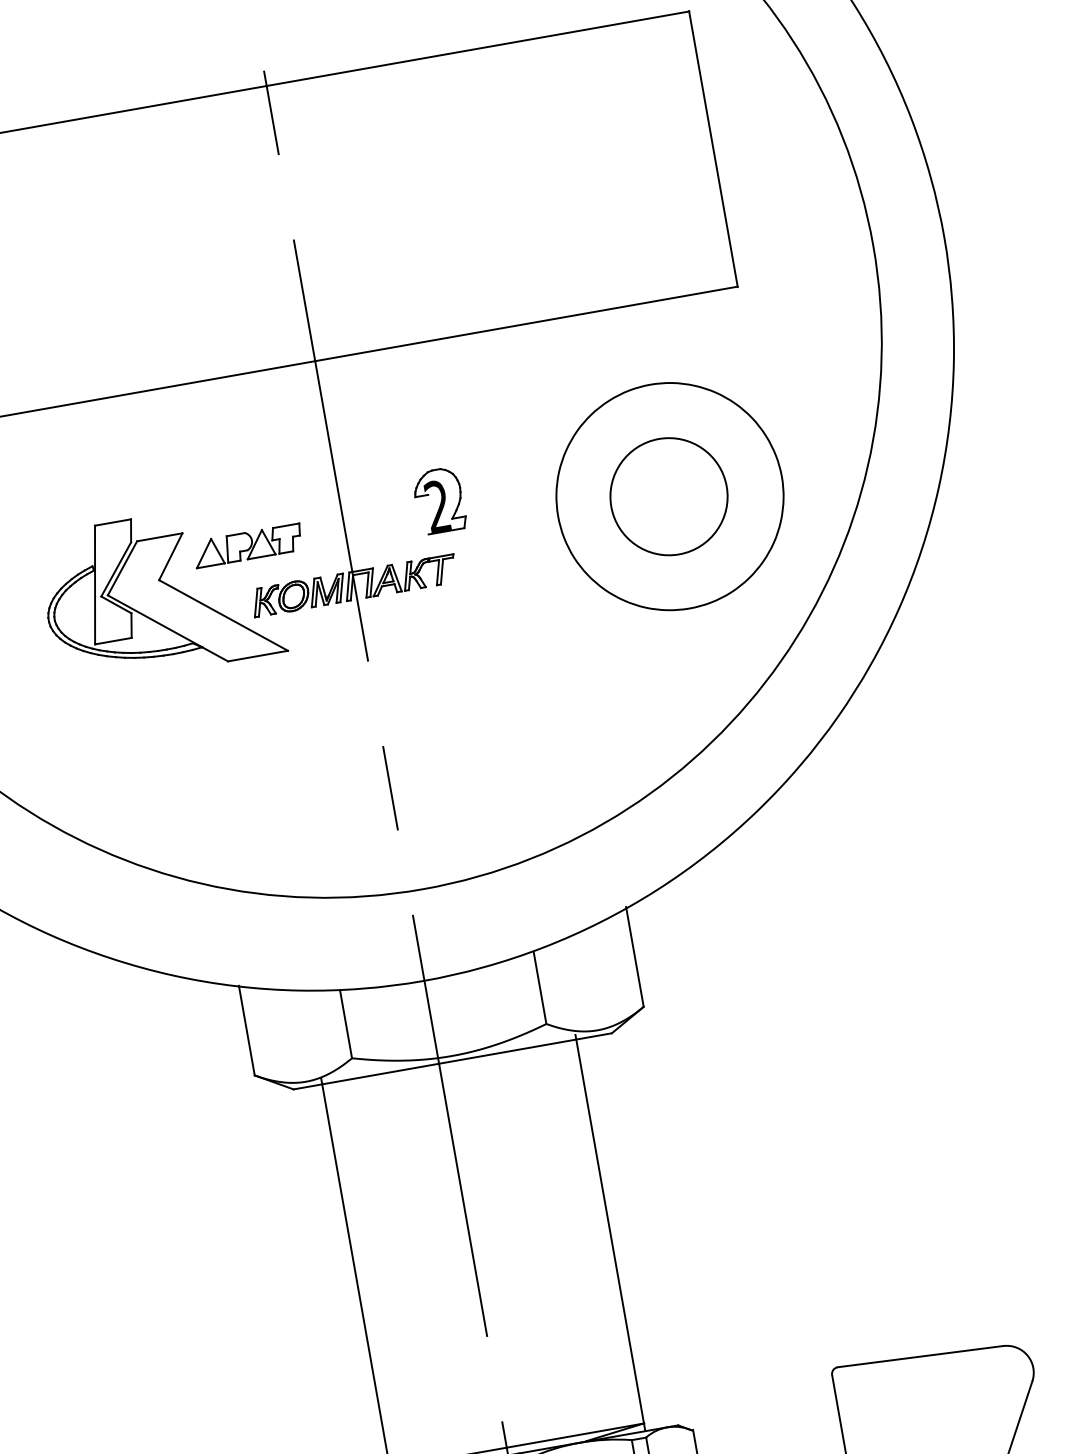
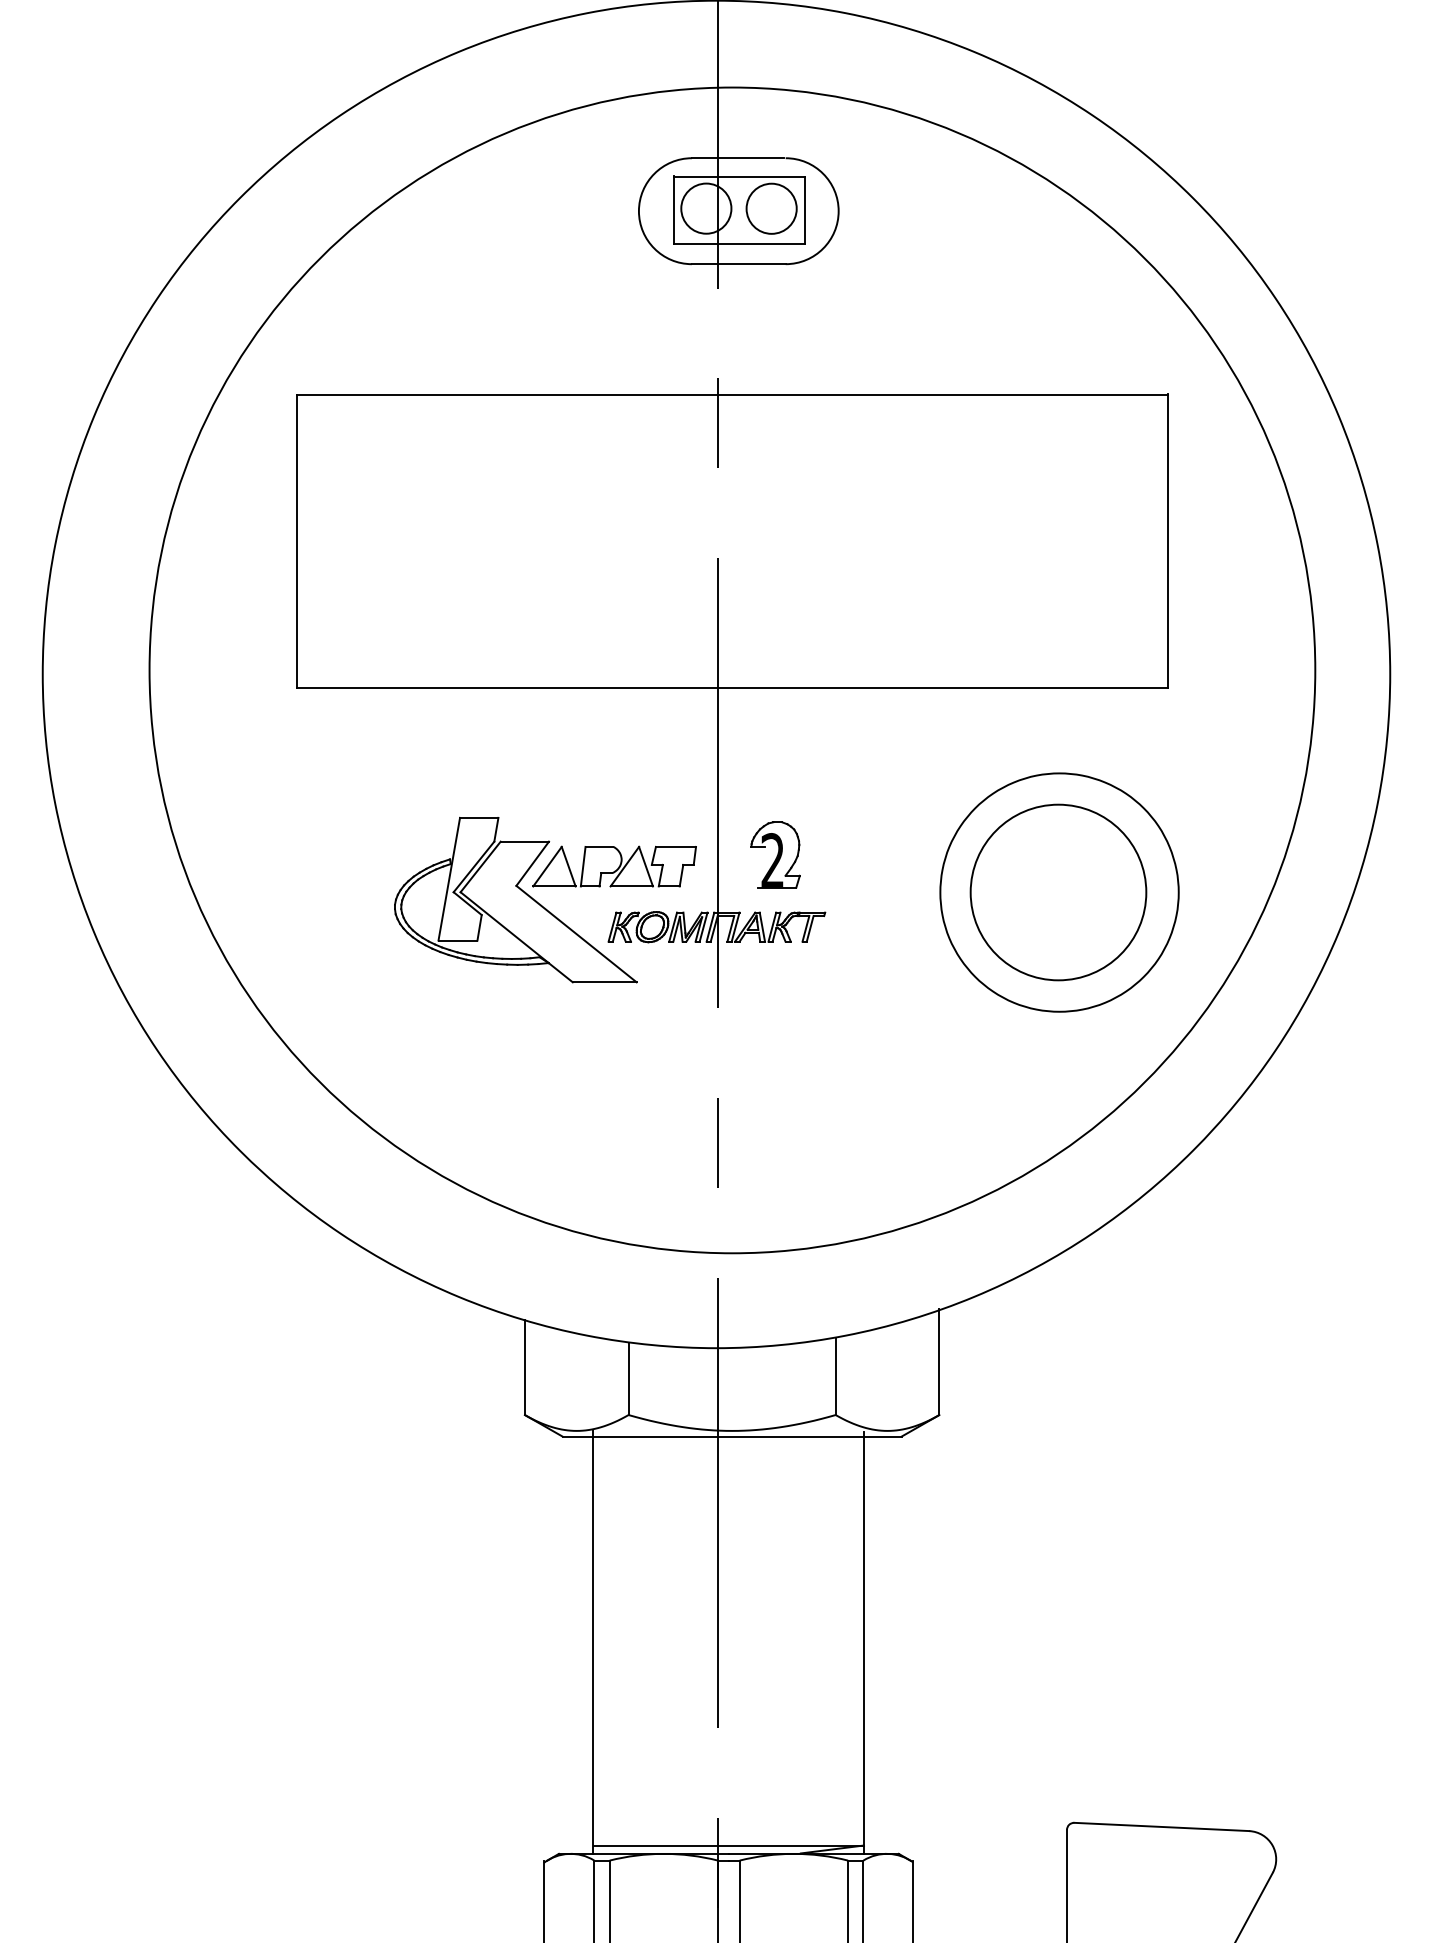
circle: (669, 496) -> (1058, 892), size x1.43
part: (439, 500) -> (775, 854), moved
part: (248, 545) -> (614, 866), size x1.43

